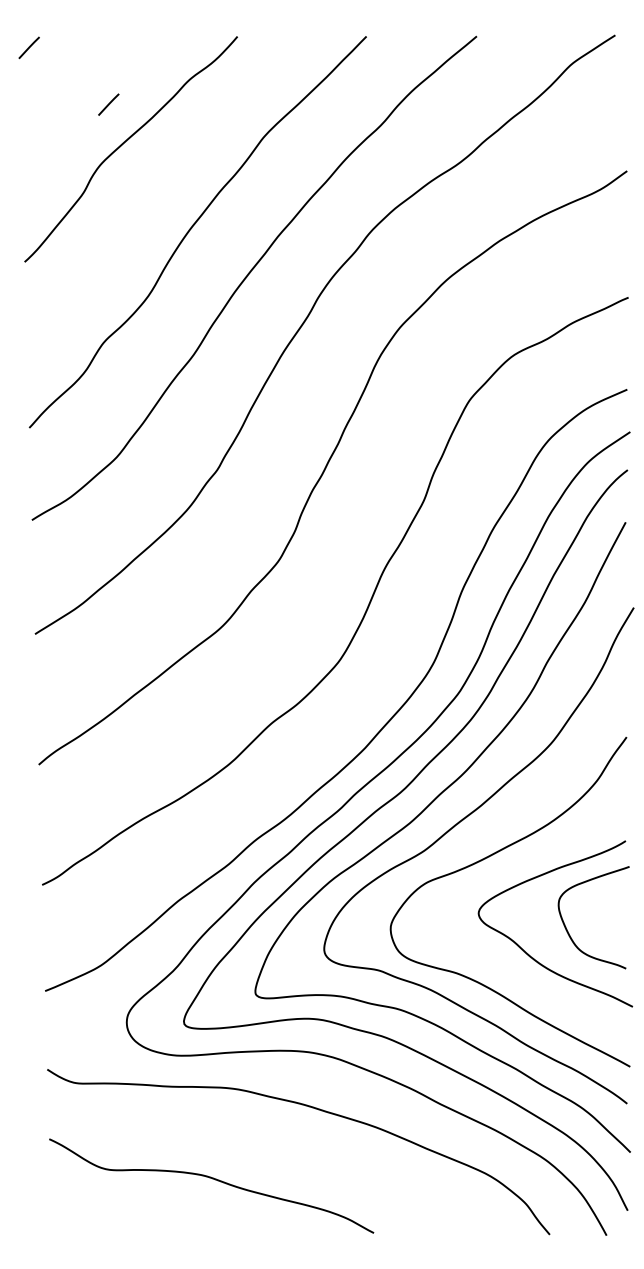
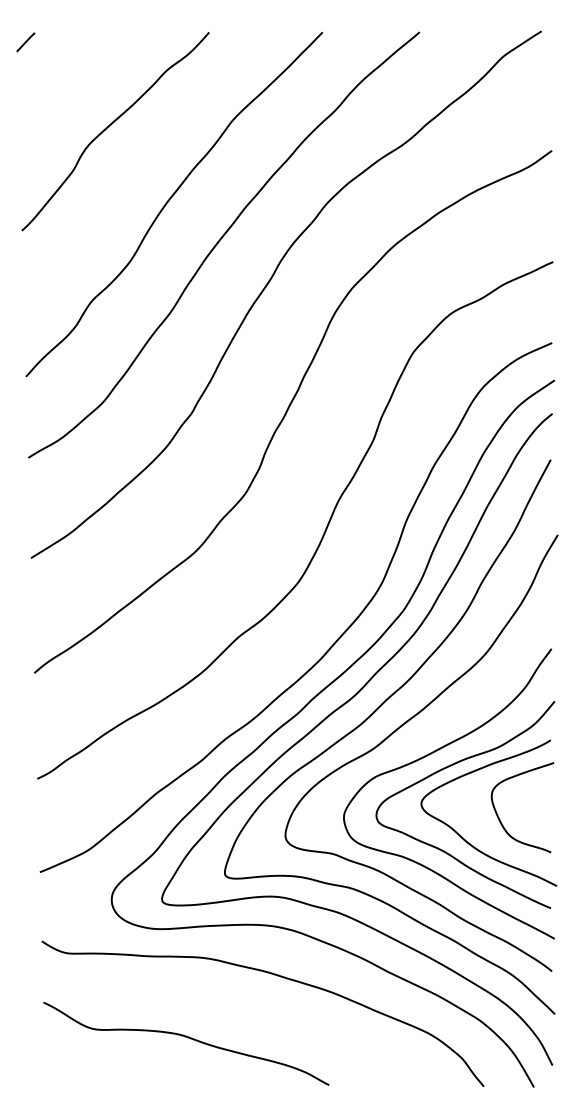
line: (108, 104) -> (95, 92), removed
curve: (510, 872) -> (449, 767), added

